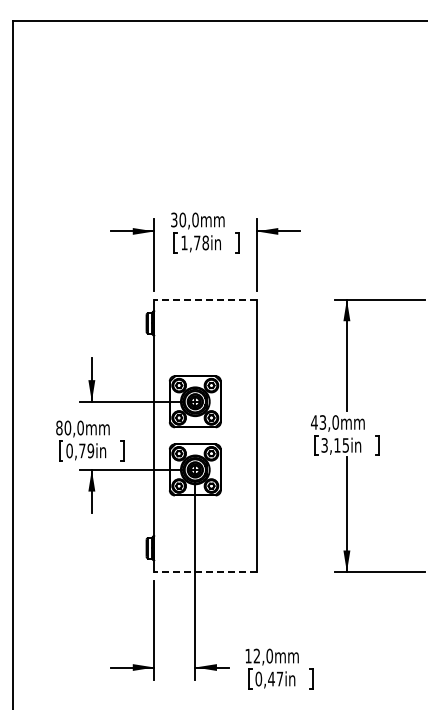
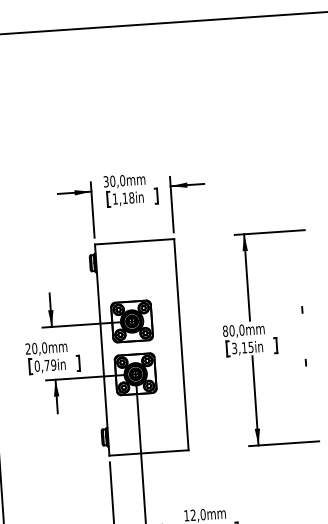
text: (197, 242) -> (125, 197), 1,78in -> 1,18in
line: (205, 299) -> (134, 241), dashed -> solid
line: (414, 401) -> (301, 309), added
text: (318, 422) -> (228, 331), 43,0mm -> 80,0mm
text: (59, 427) -> (28, 348), 80,0mm -> 20,0mm
line: (414, 469) -> (305, 362), added
line: (205, 572) -> (148, 453), dashed -> solid

